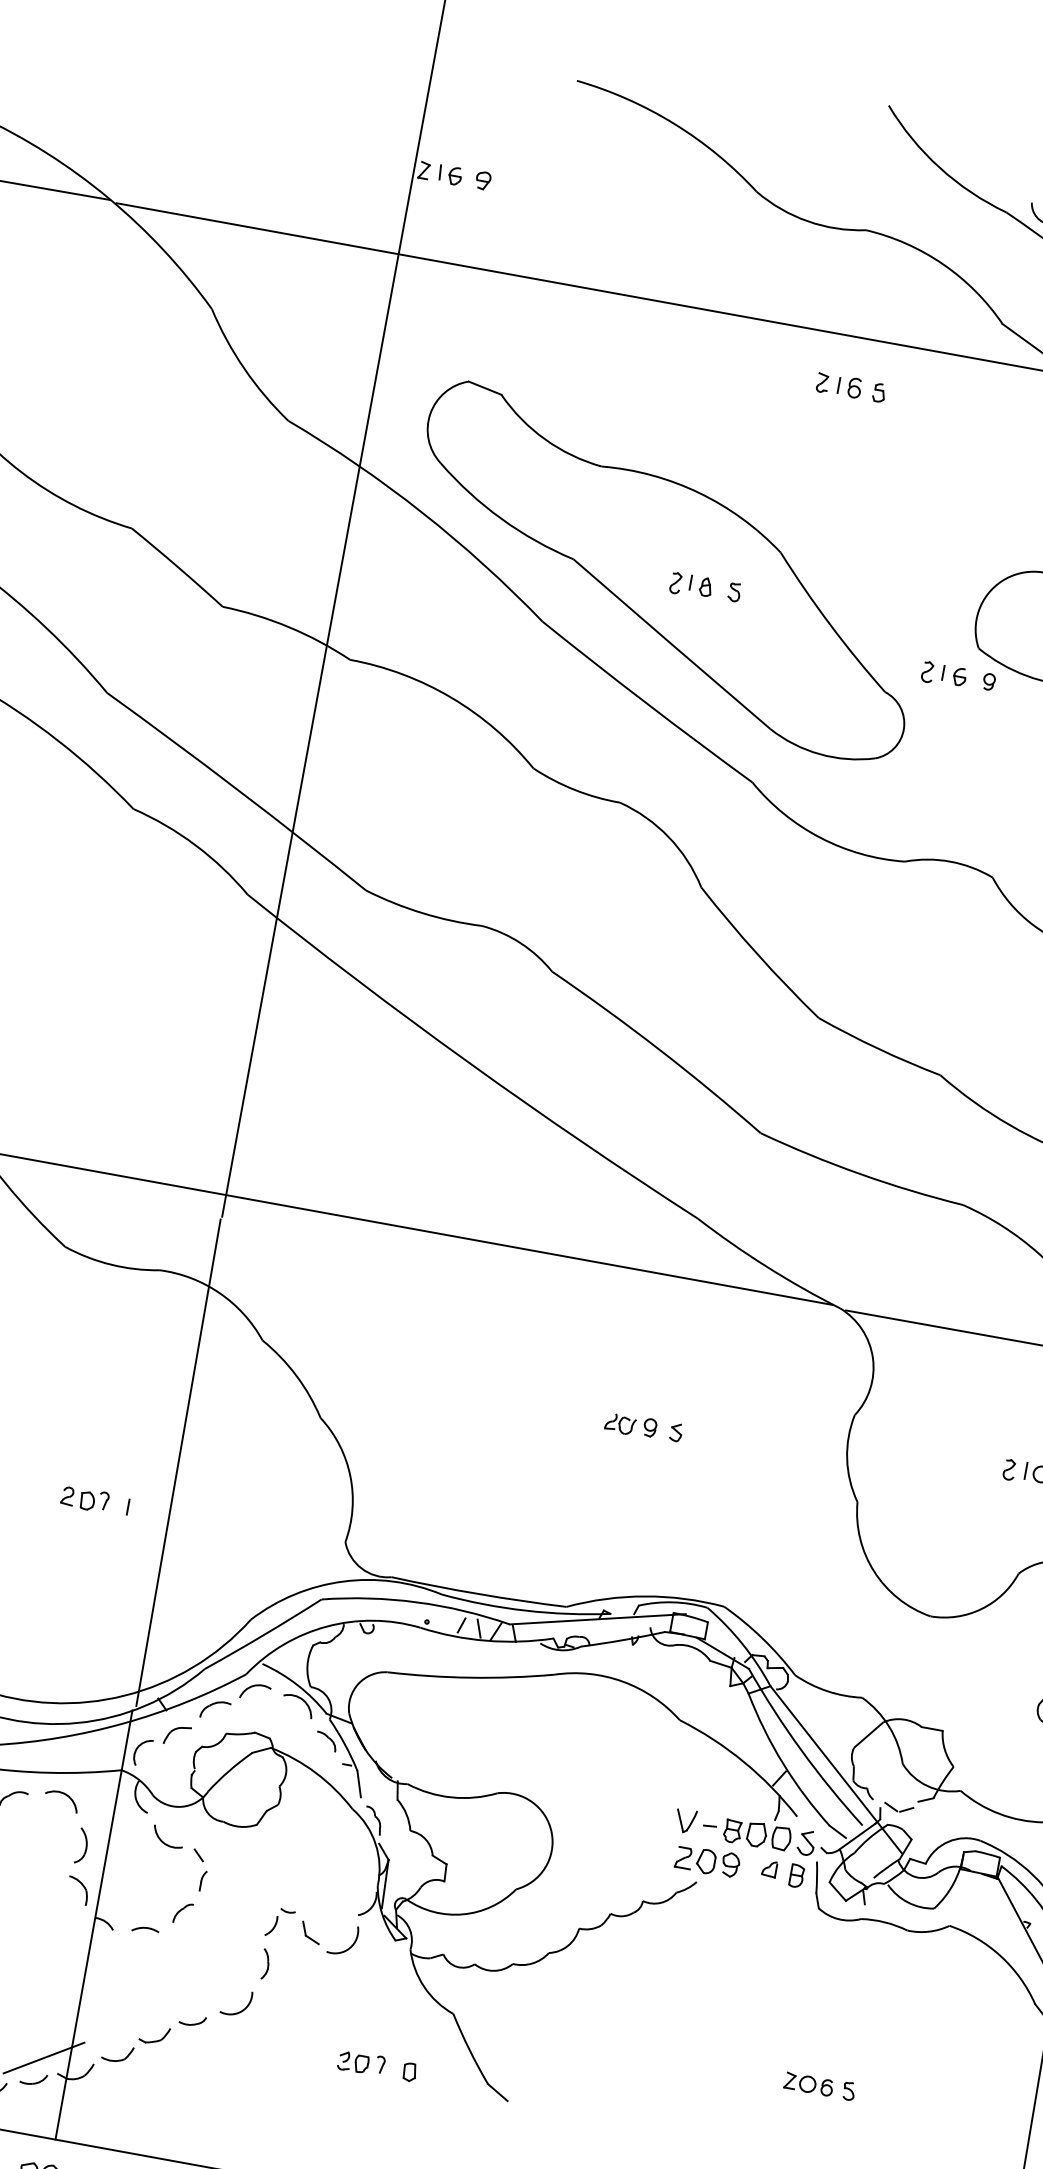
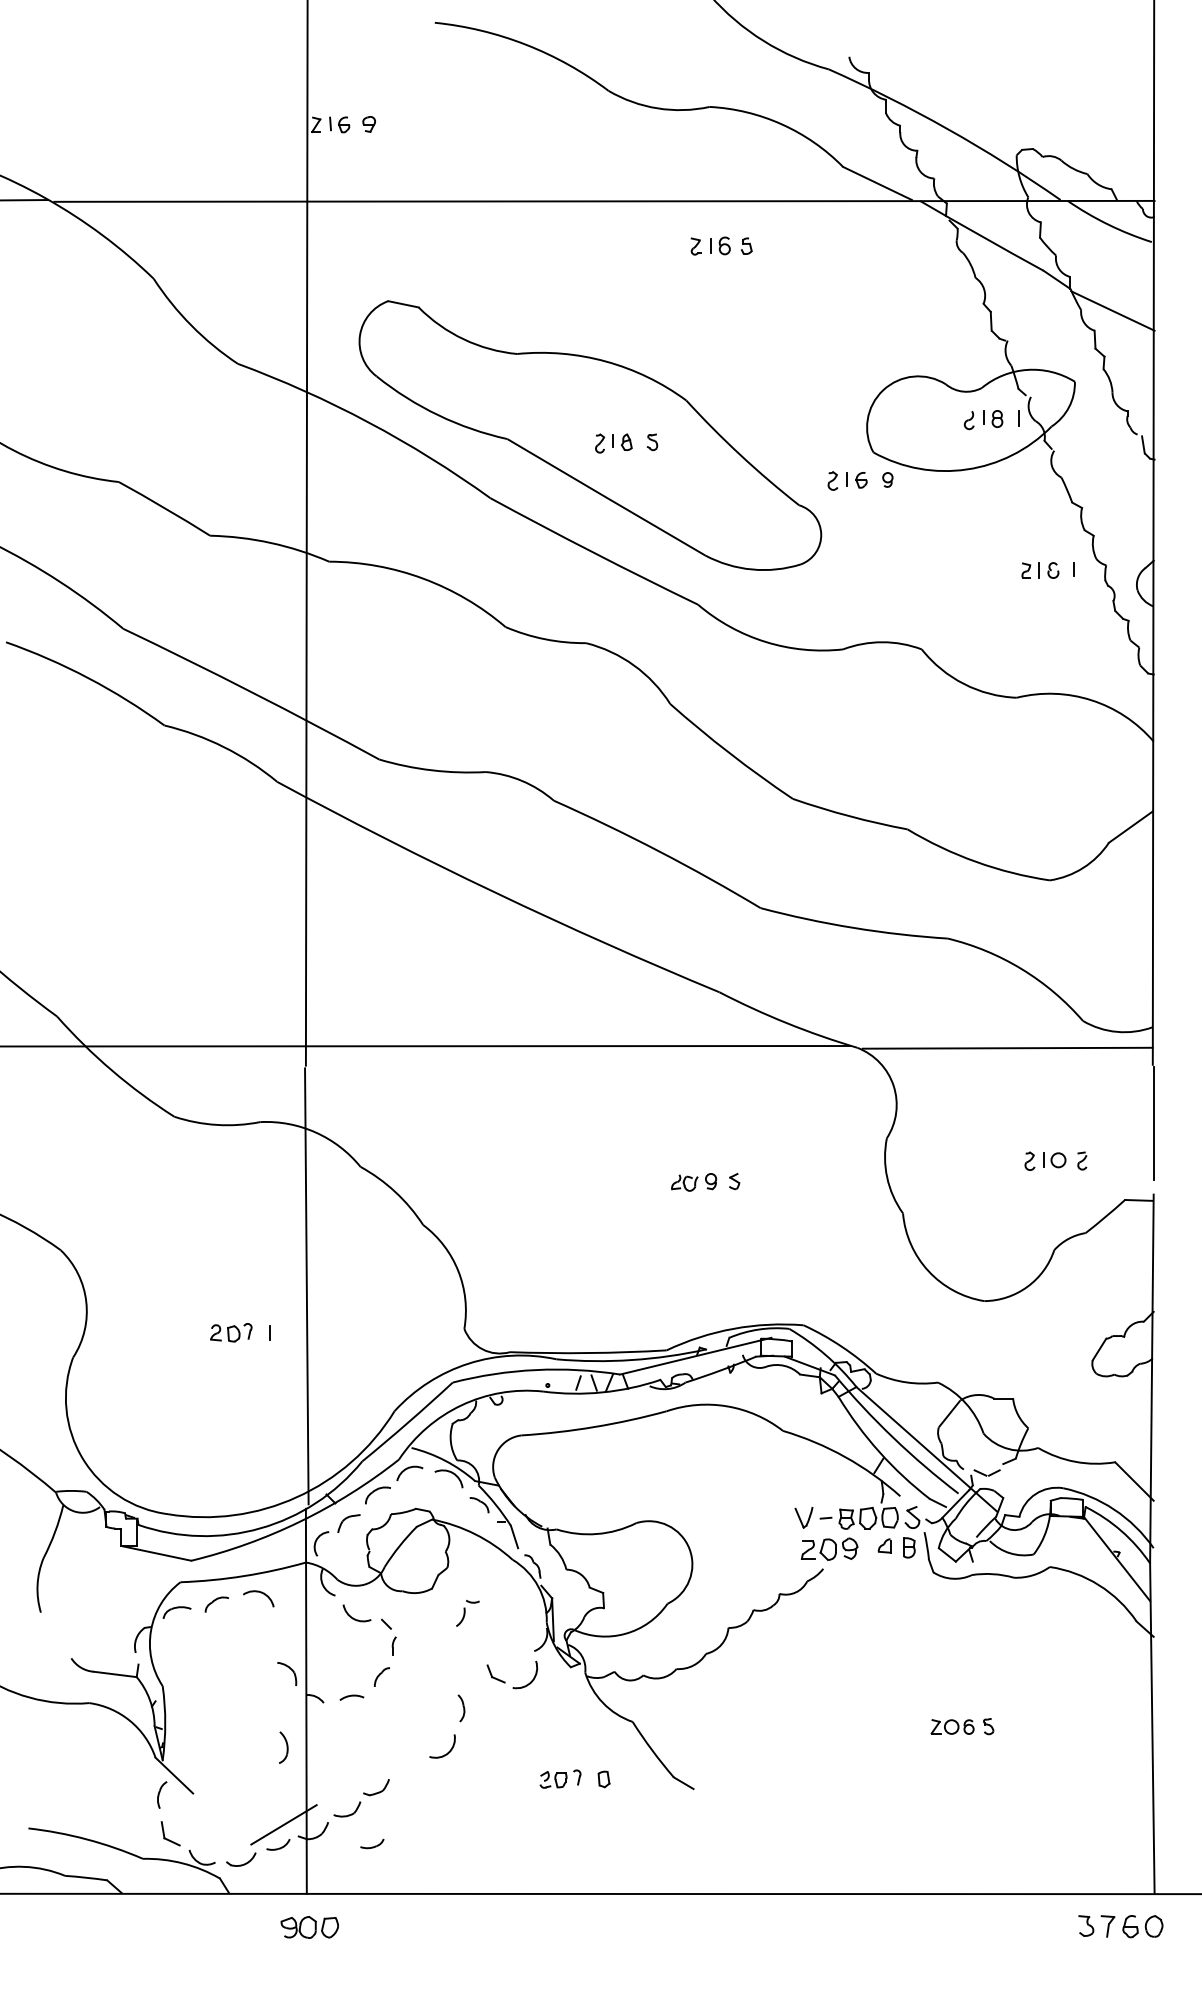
part: (82, 1845) -> (283, 1747), moved
part: (279, 1922) -> (467, 1612), moved
part: (193, 2020) -> (372, 1843), moved

